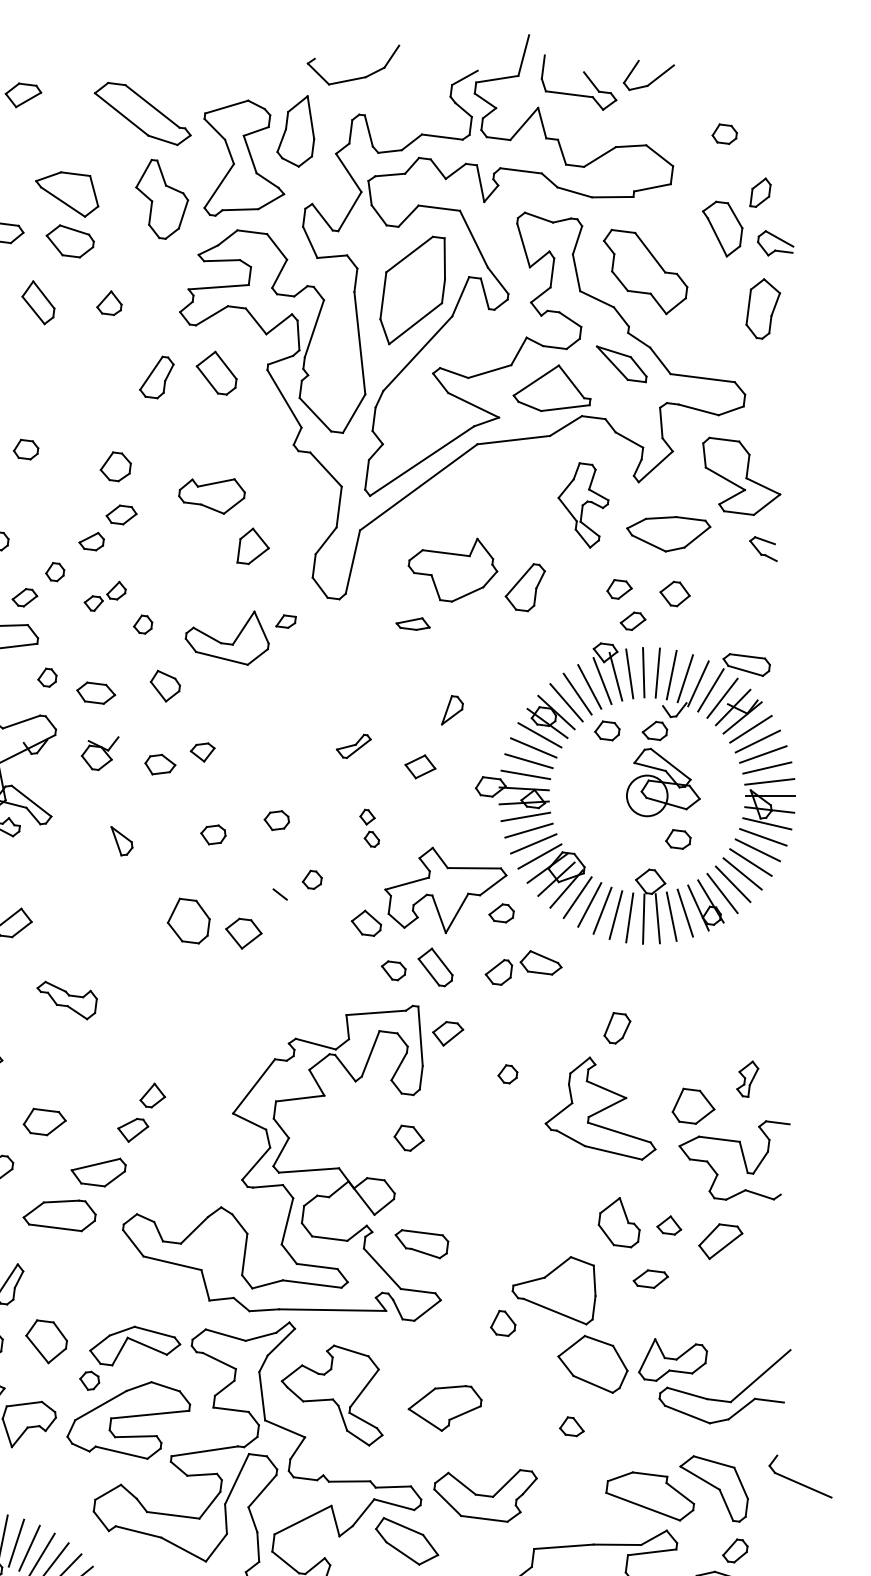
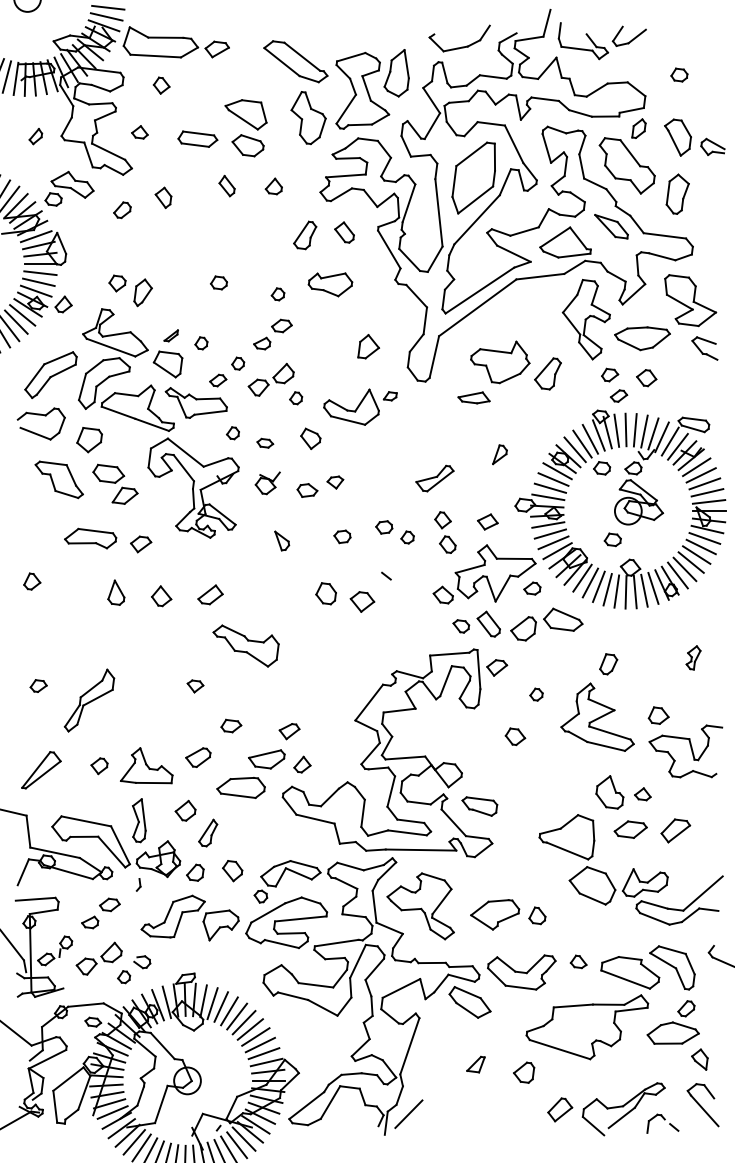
part: (356, 77) -> (461, 46), moved
part: (759, 192) -> (638, 128), moved
part: (37, 301) -> (226, 185), size x0.71
part: (762, 307) -> (677, 193), moved
part: (216, 373) -> (344, 232), size x0.71
part: (114, 467) -> (277, 294), size x0.62
part: (212, 495) -> (330, 284), moved
part: (582, 505) -> (585, 319), size x1.43
part: (762, 549) -> (704, 348), size x1.43
part: (104, 596) -> (270, 379), size x1.67
part: (412, 623) -> (473, 397), size x1.43
part: (96, 691) -> (265, 442), size x0.62
part: (353, 746) -> (434, 478), size x1.67
part: (419, 766) -> (487, 521), moved
part: (369, 828) -> (445, 532), size x1.67
part: (677, 838) -> (612, 539), moved
part: (312, 879) -> (407, 537), moved
part: (187, 920) -> (325, 593), size x0.71
part: (523, 967) -> (546, 624), size x1.43
part: (66, 999) -> (245, 645), size x1.67
part: (747, 1078) -> (693, 657), moved
part: (152, 1095) -> (302, 764), moved
part: (693, 1105) -> (658, 715), size x0.71
part: (45, 1121) -> (231, 725), size x0.71
part: (409, 1137) -> (515, 736), moved
part: (720, 1241) -> (675, 830), moved
part: (650, 1278) -> (630, 829), size x1.43
part: (503, 1322) -> (537, 915), moved
part: (46, 1342) -> (232, 871), size x0.71
part: (571, 1426) -> (578, 961), moved

